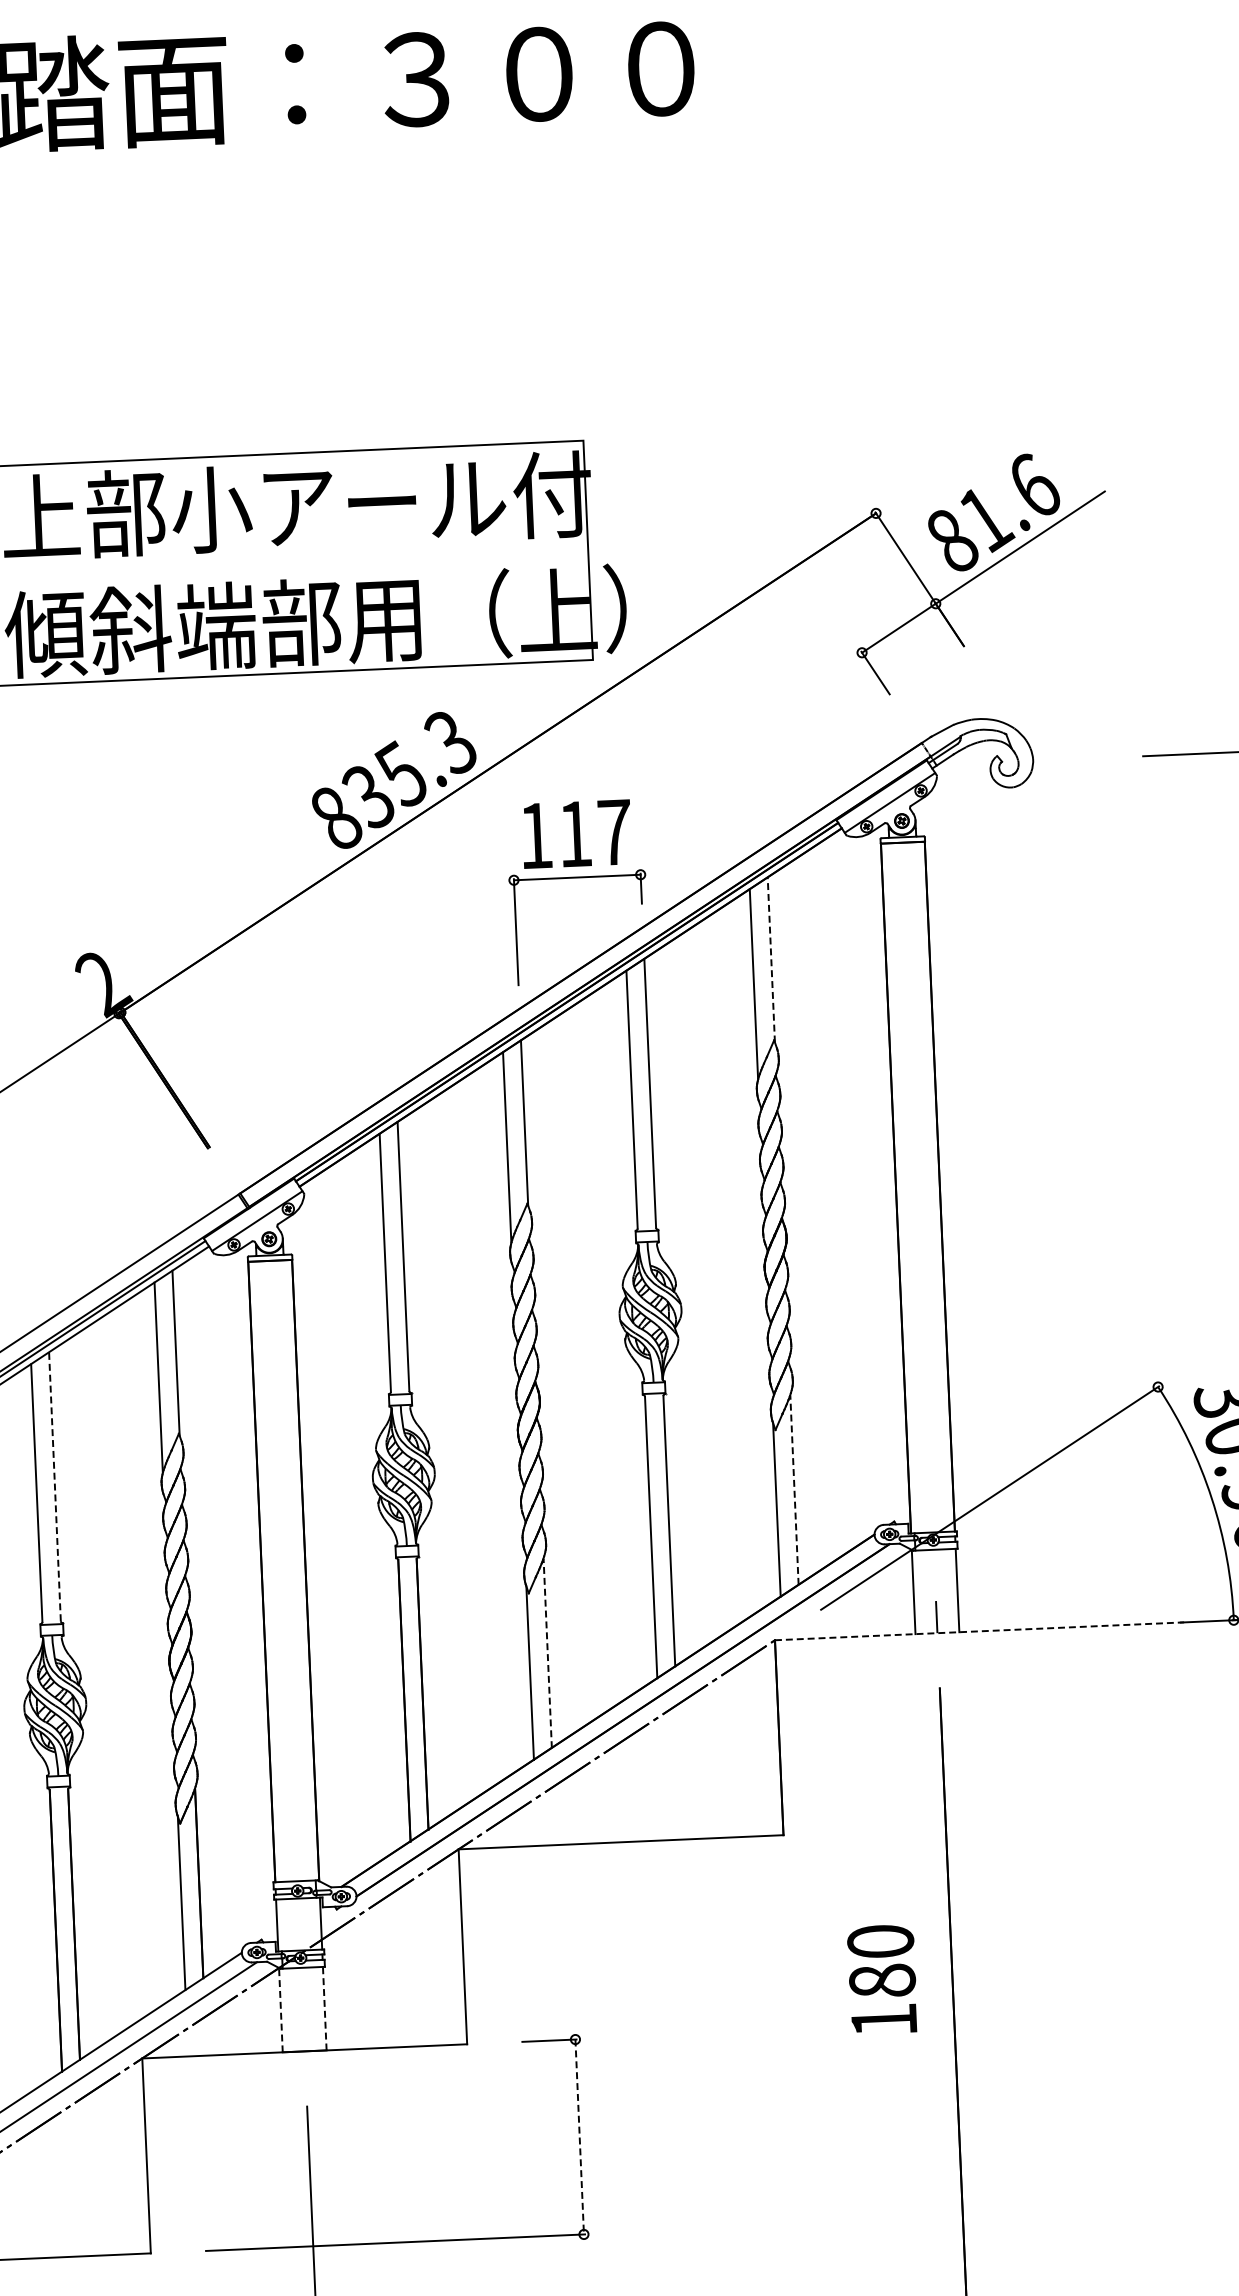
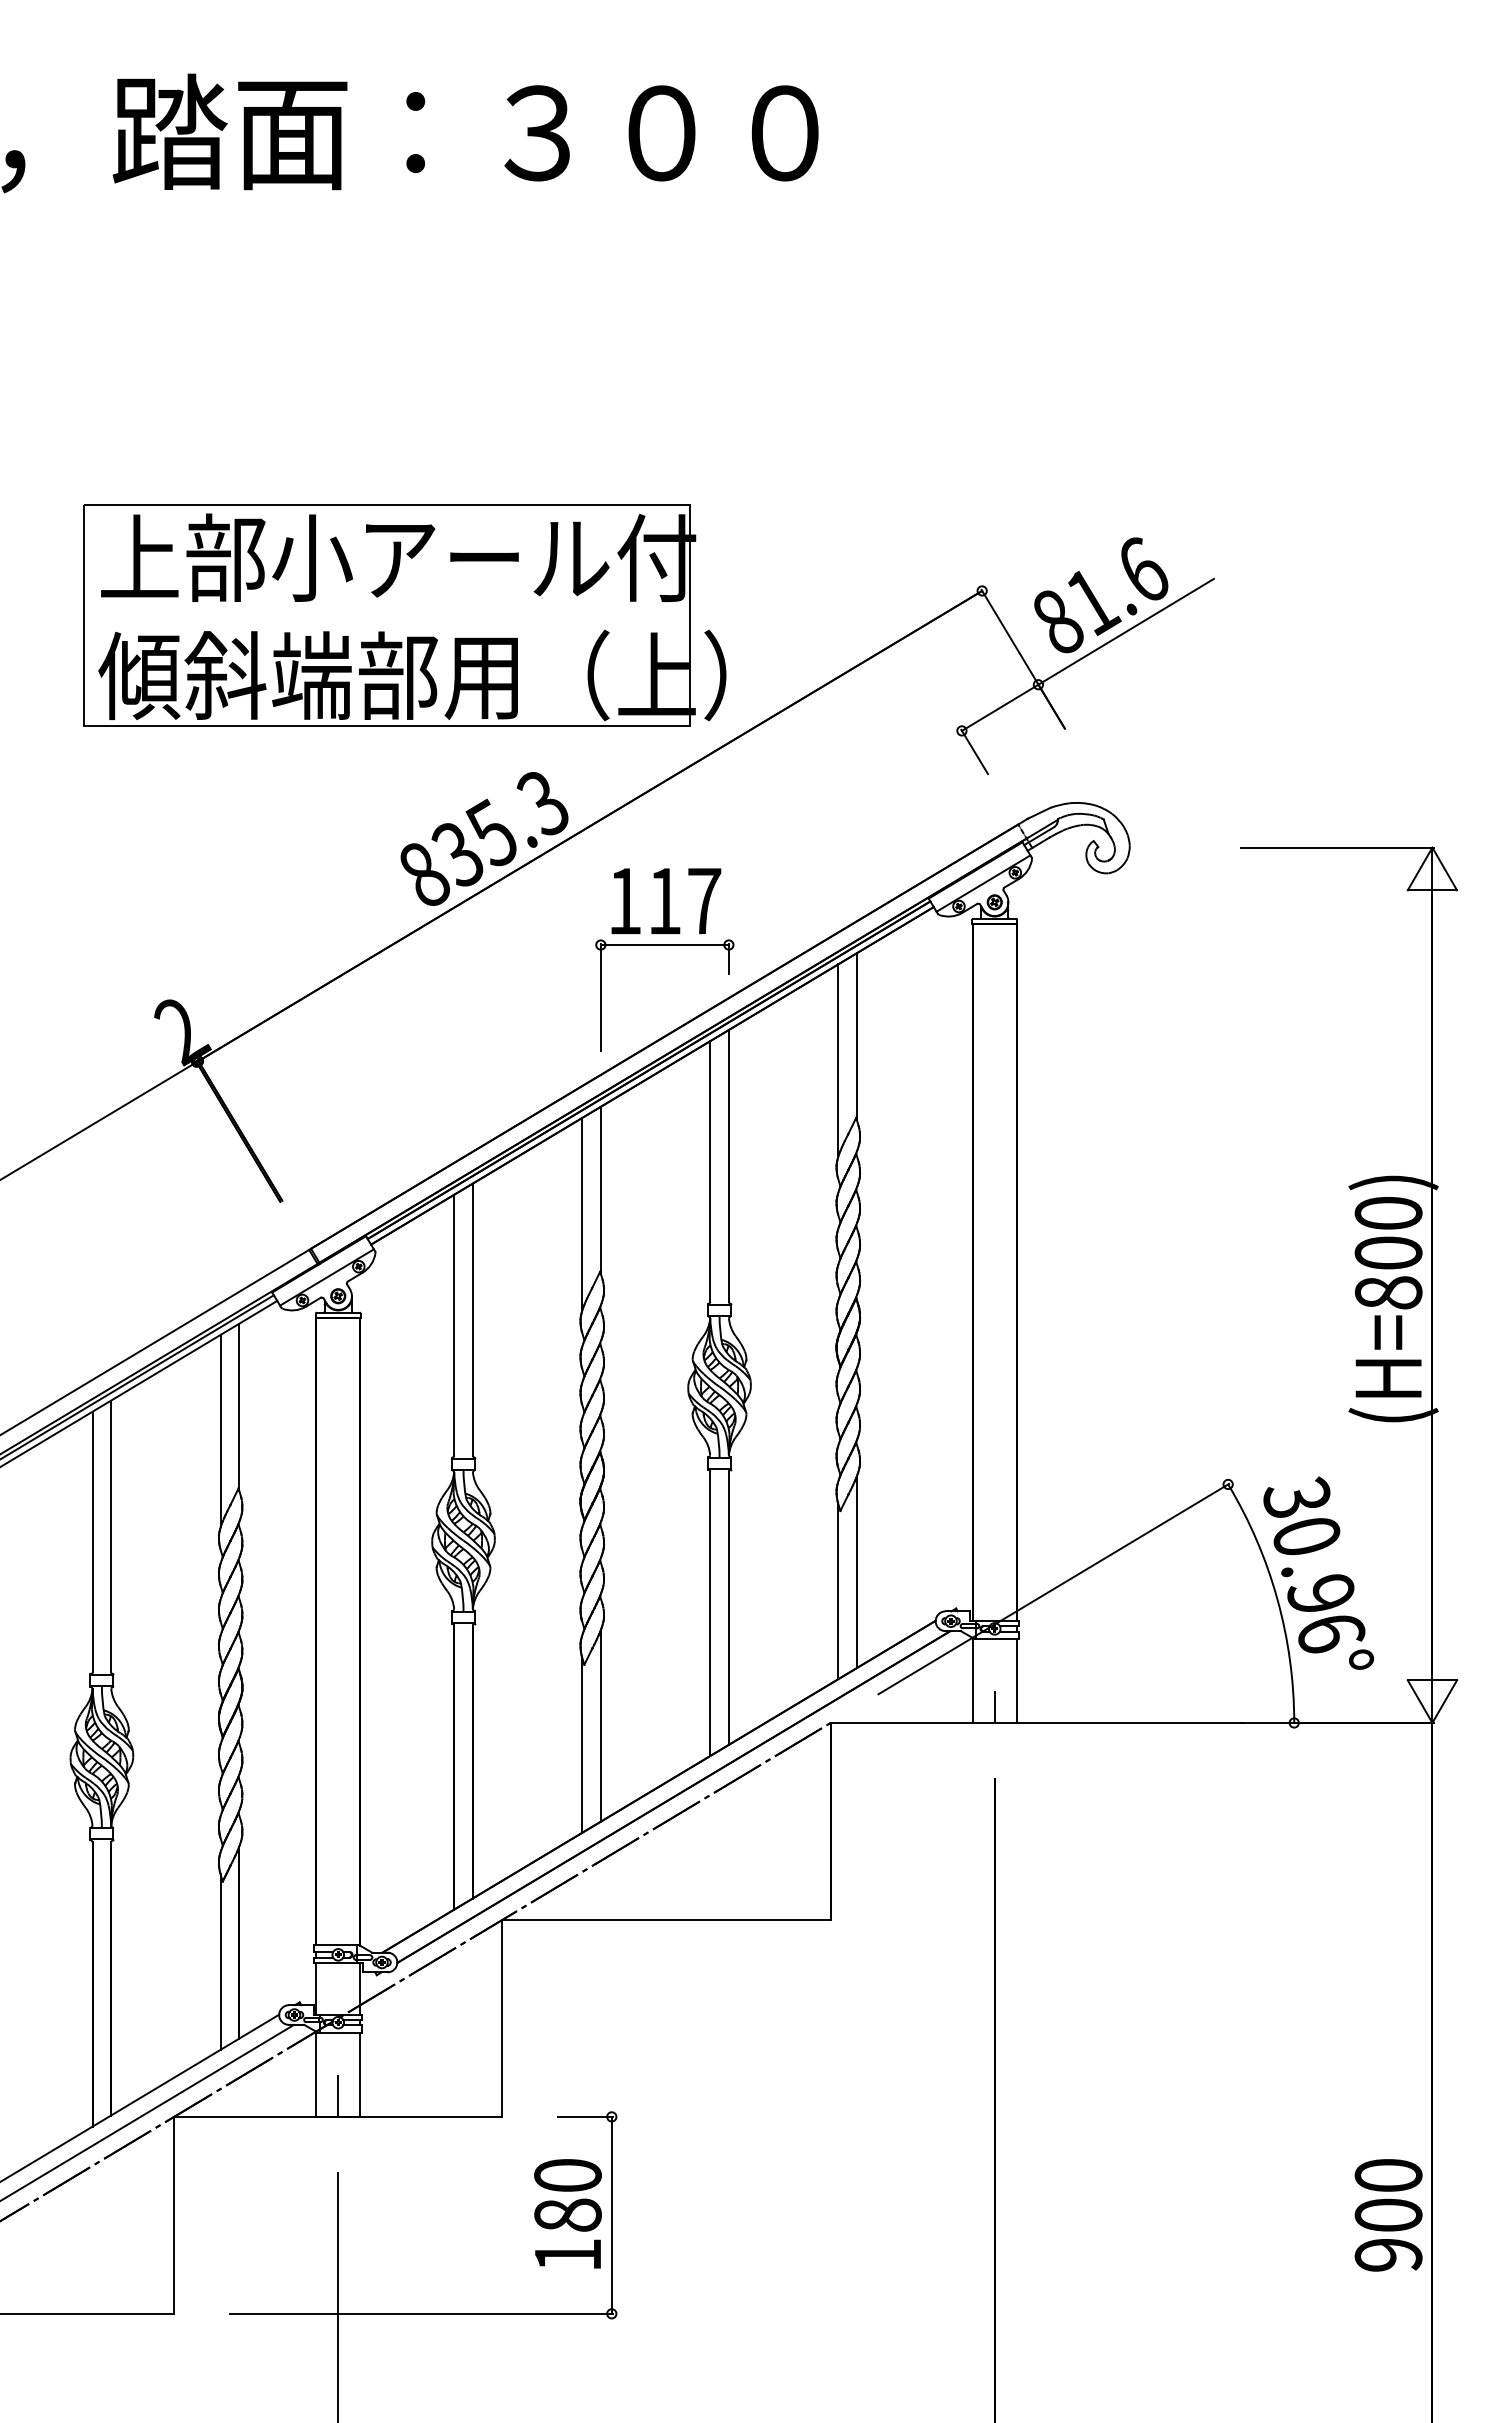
line: (770, 959) -> (856, 1036), dashed -> solid
line: (55, 1486) -> (111, 1536), dashed -> solid
line: (794, 1490) -> (856, 1572), dashed -> solid
line: (979, 1630) -> (1037, 1722), dashed -> solid
line: (547, 1653) -> (600, 1726), dashed -> solid
text: (881, 1979) -> (567, 2213), moved
line: (324, 2008) -> (360, 2074), dashed -> solid
line: (281, 2010) -> (316, 2074), dashed -> solid
line: (304, 2030) -> (338, 2095), added
line: (579, 2137) -> (611, 2215), dashed -> solid

